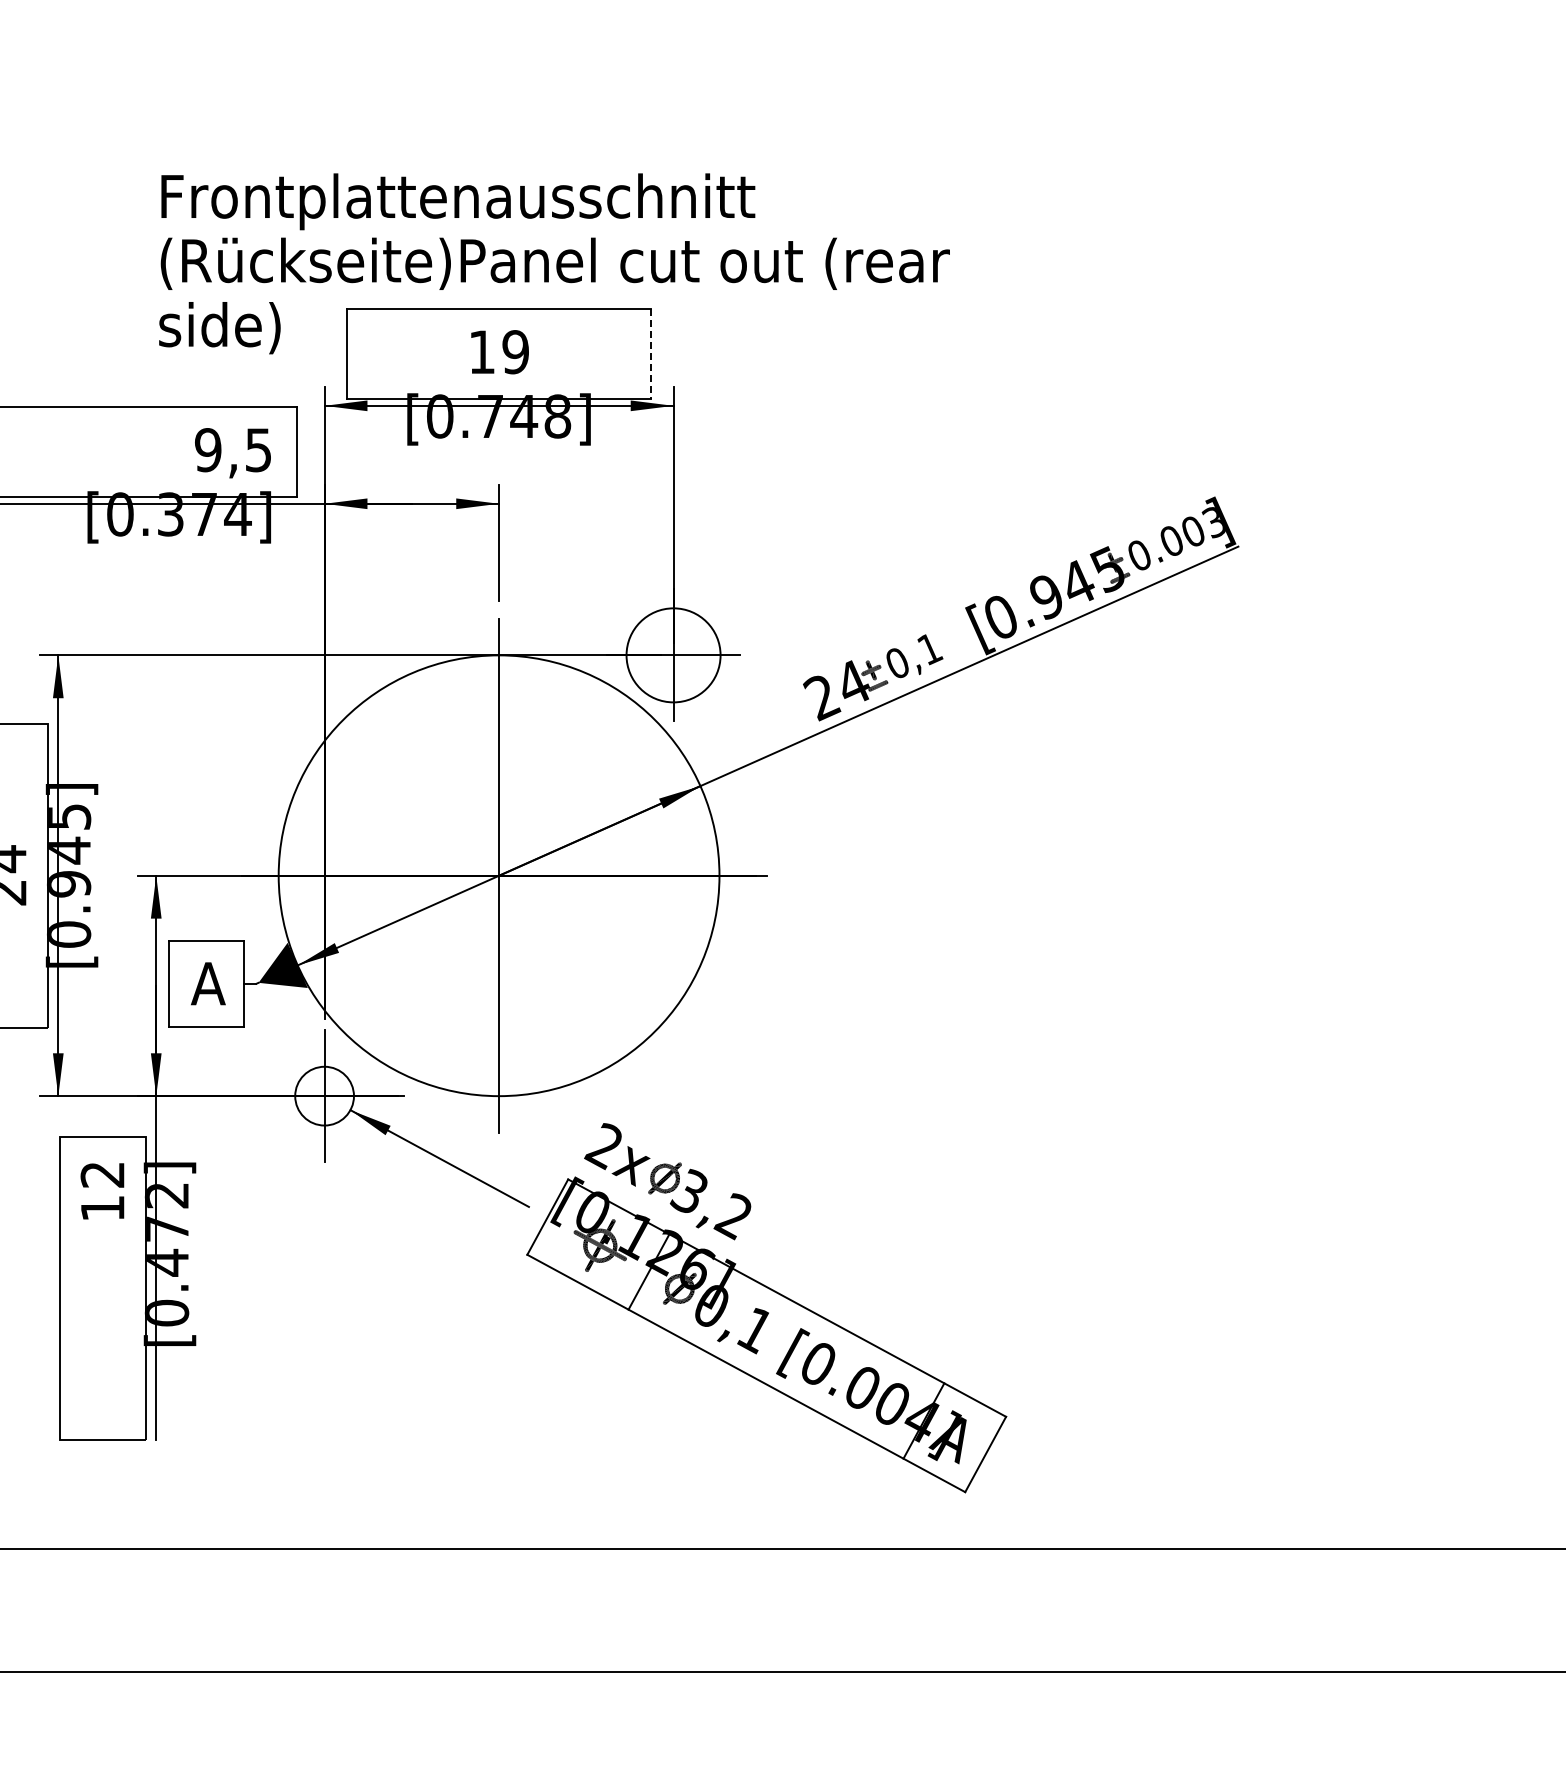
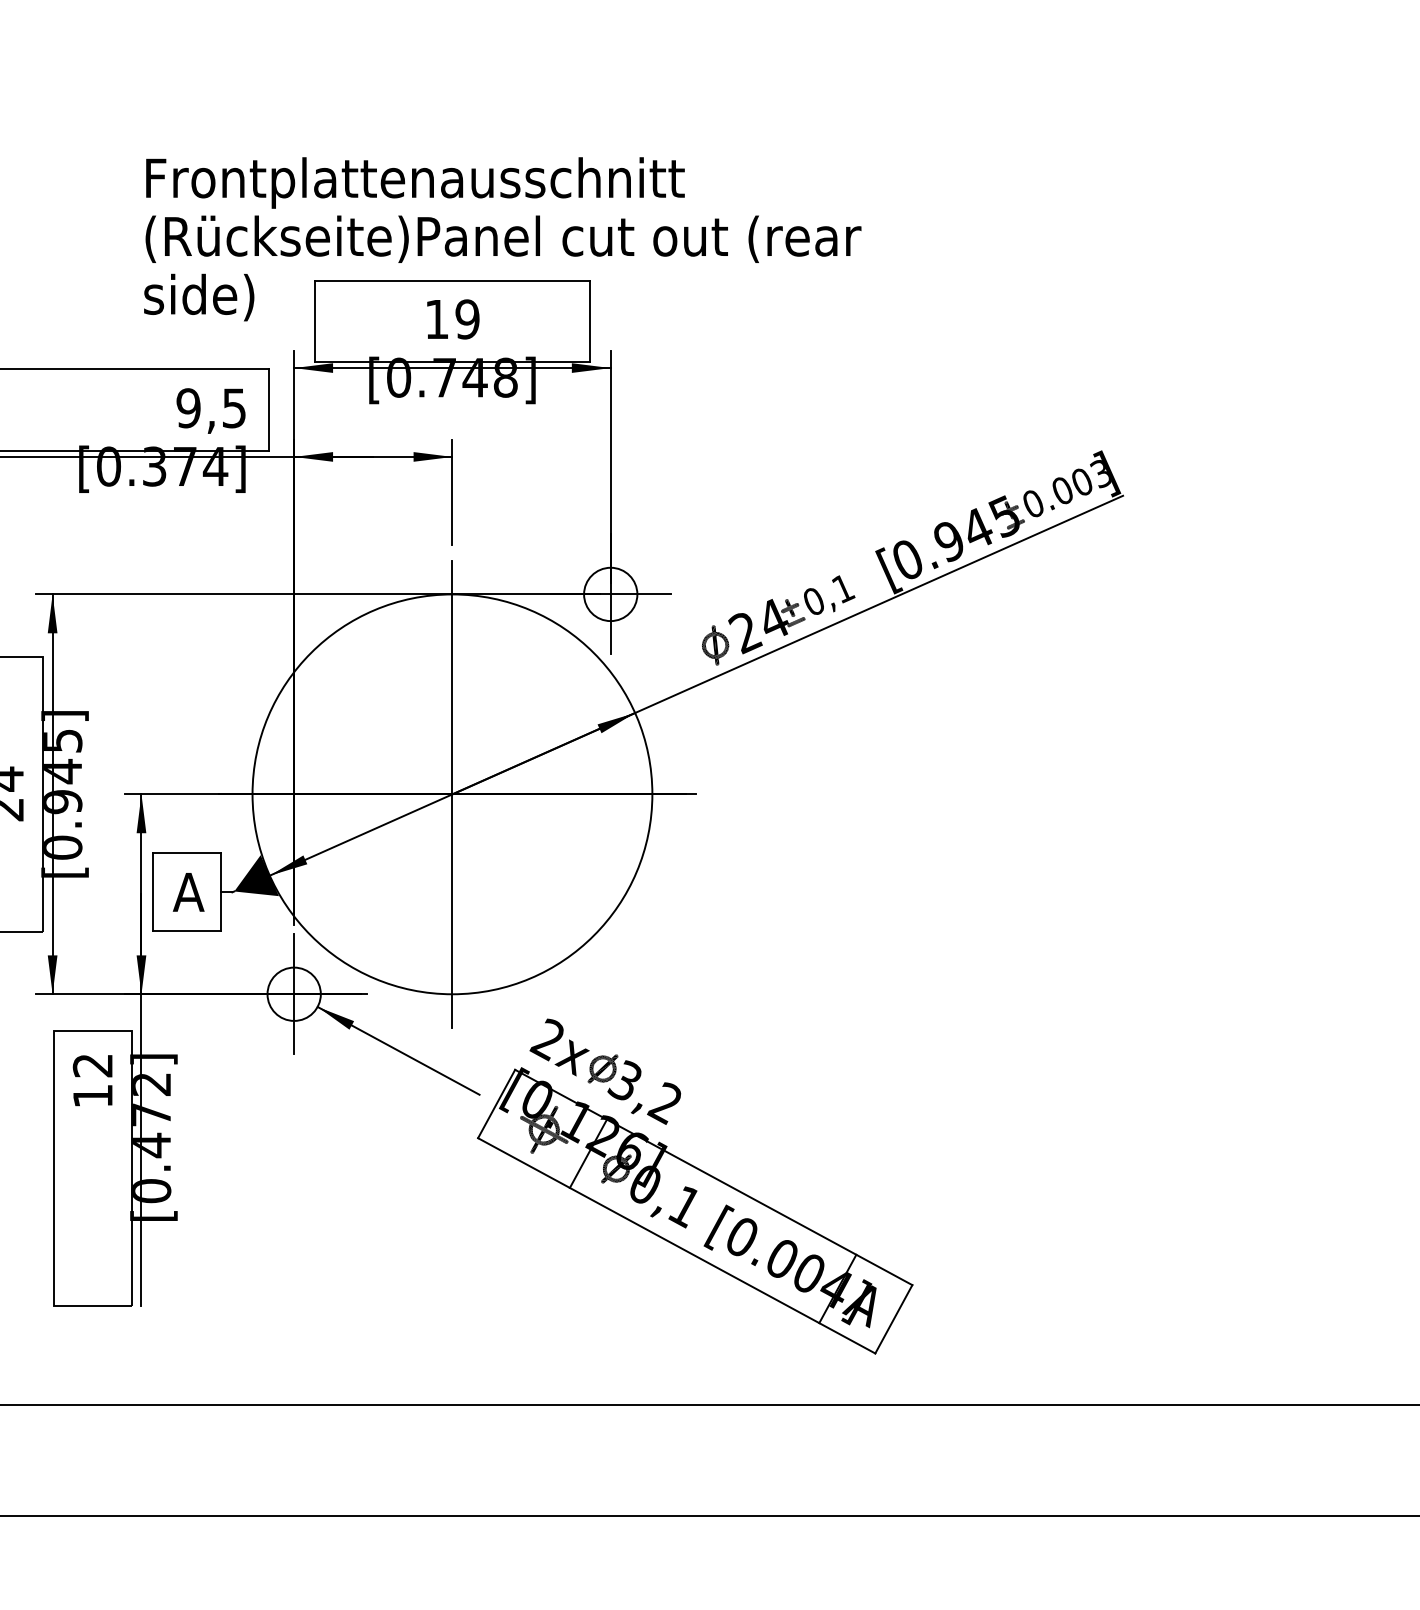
line: (650, 354) -> (589, 321), dashed -> solid
circle: (673, 654) -> (610, 593), size x0.62
part: (789, 711) -> (715, 645), added

